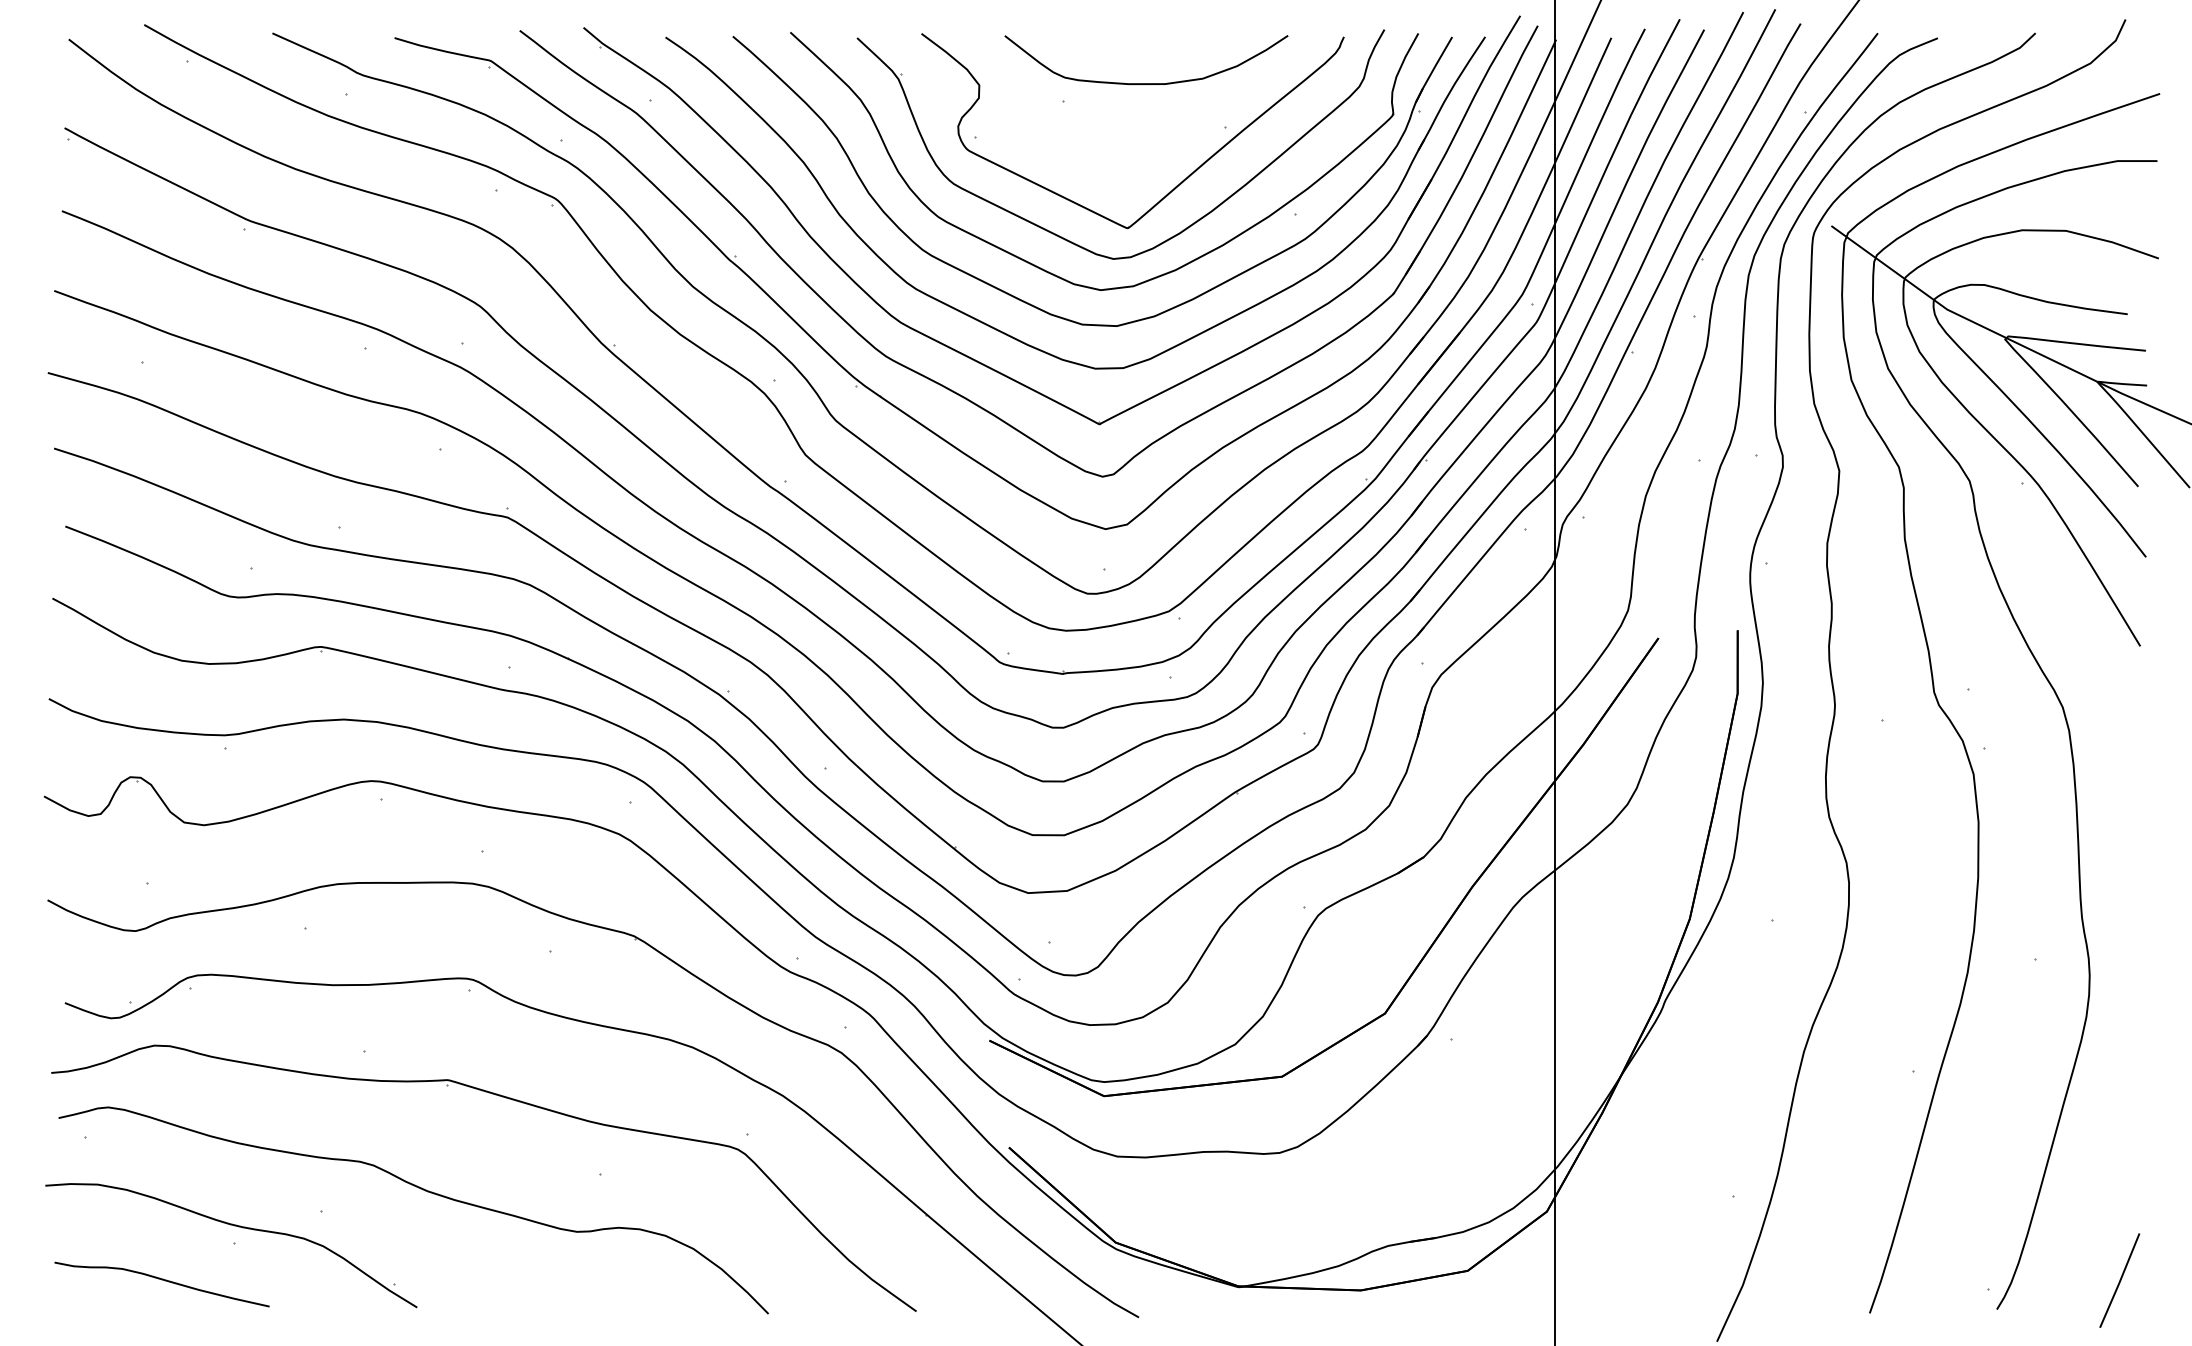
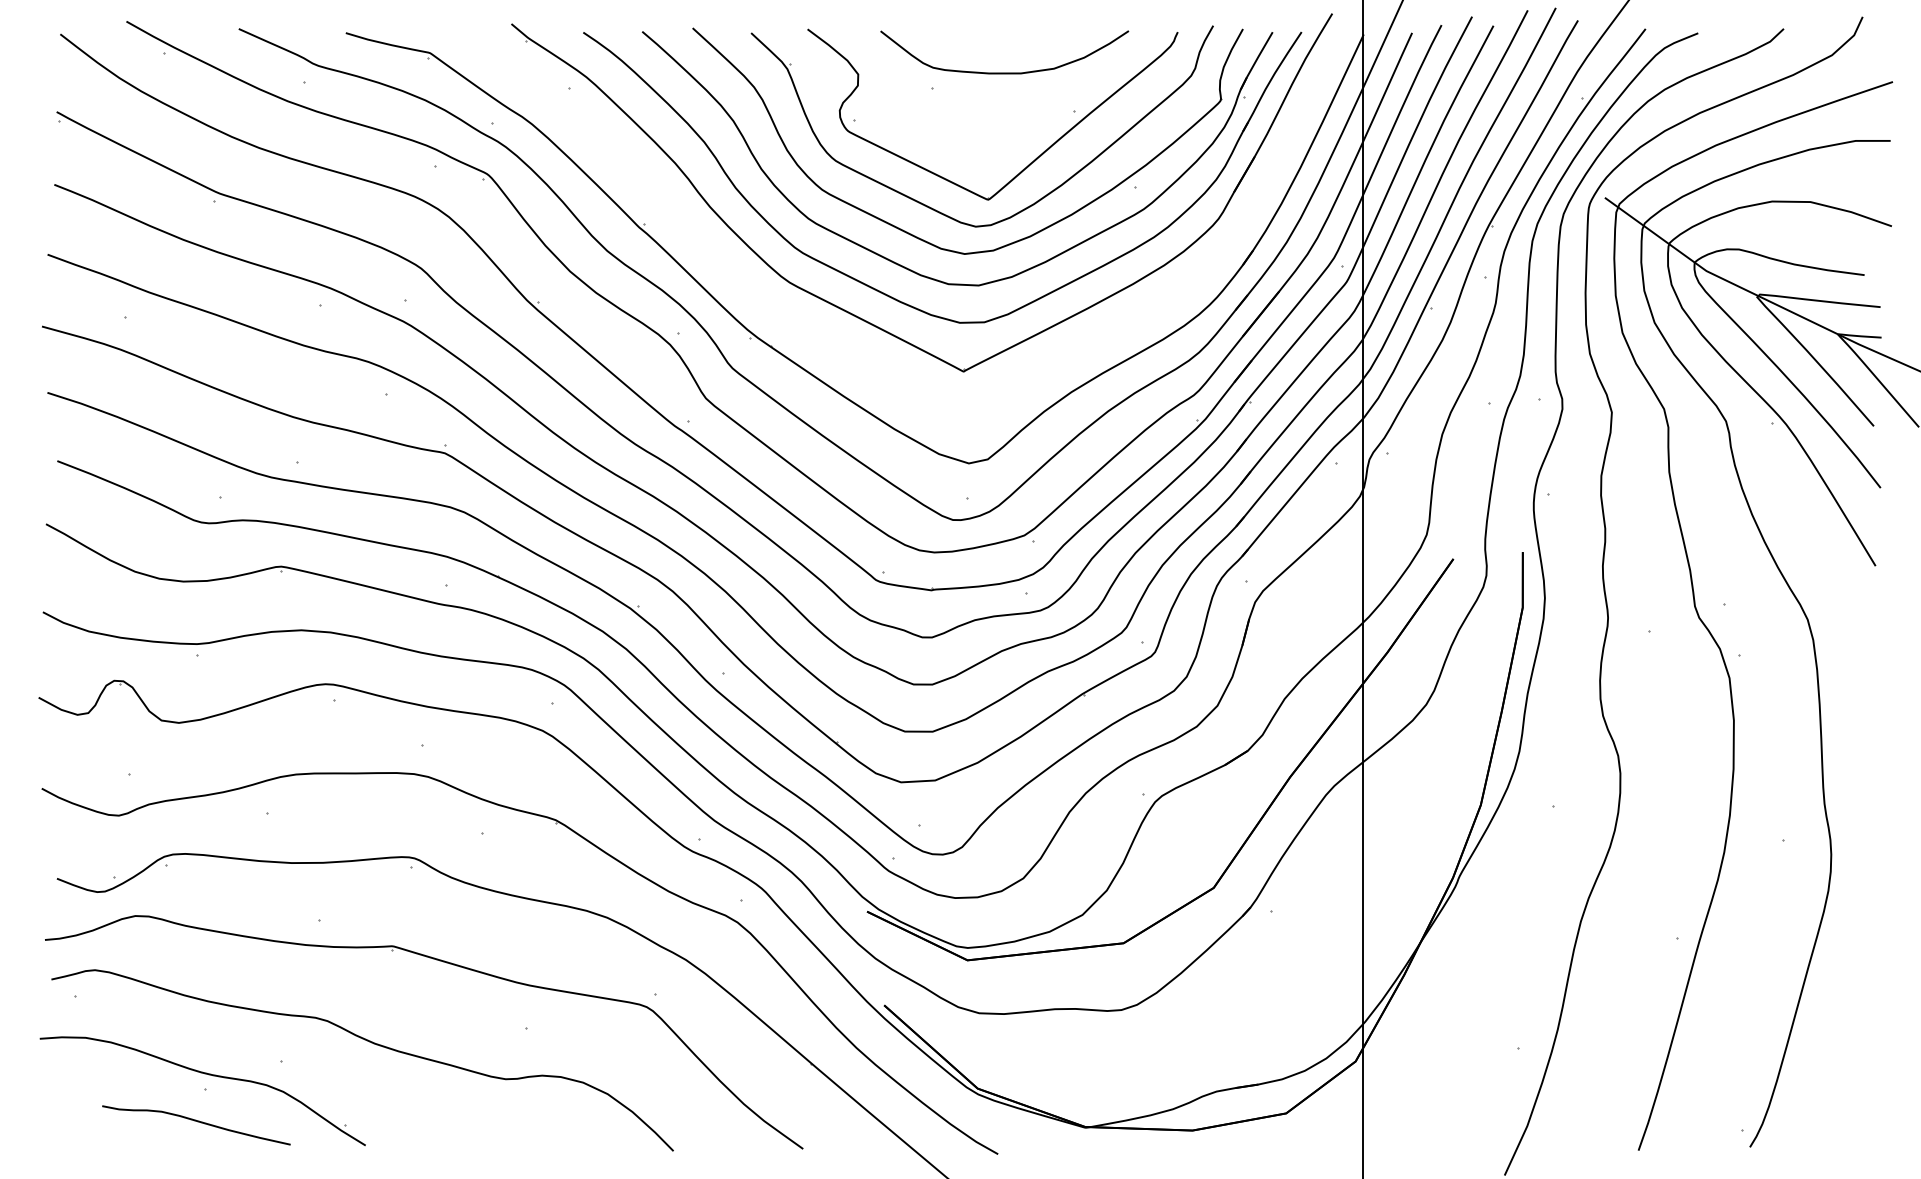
part: (957, 392) -> (839, 343), removed
curve: (161, 1280) -> (195, 1121), moved
line: (2119, 1280) -> (1857, 1121), removed

